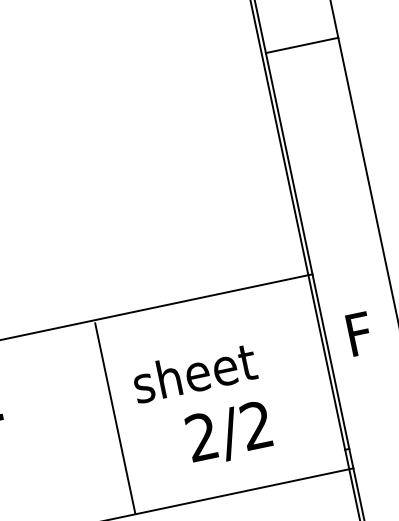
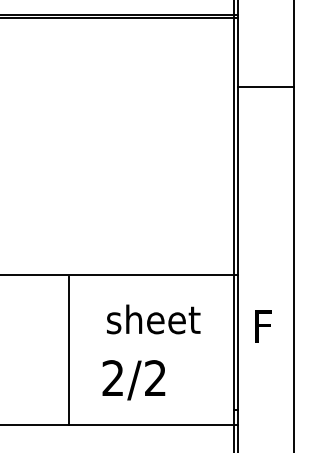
line: (301, 46) -> (265, 87), moved
text: (194, 372) -> (153, 319), moved
text: (228, 434) -> (133, 380), moved

